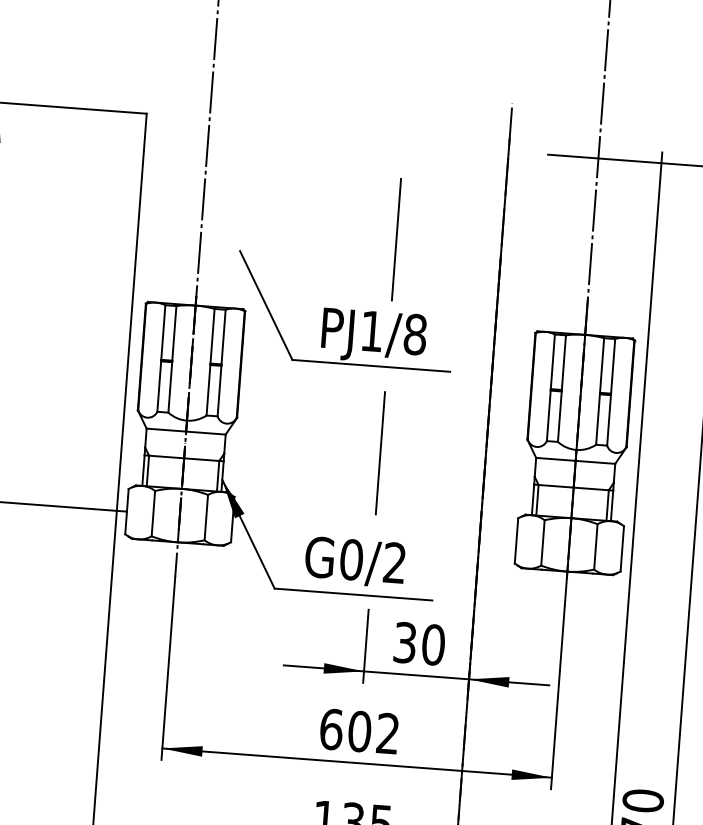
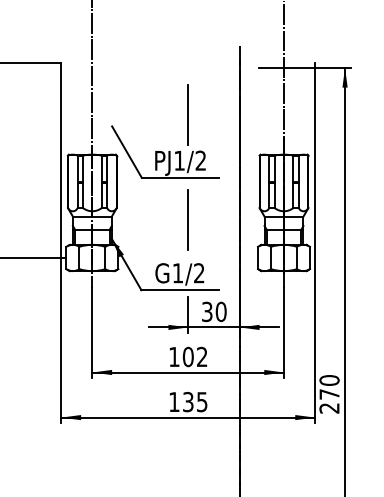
text: (414, 333) -> (200, 160), PJ1/8 -> PJ1/2
text: (350, 560) -> (177, 273), G0/2 -> G1/2
text: (331, 728) -> (174, 356), 602 -> 102

